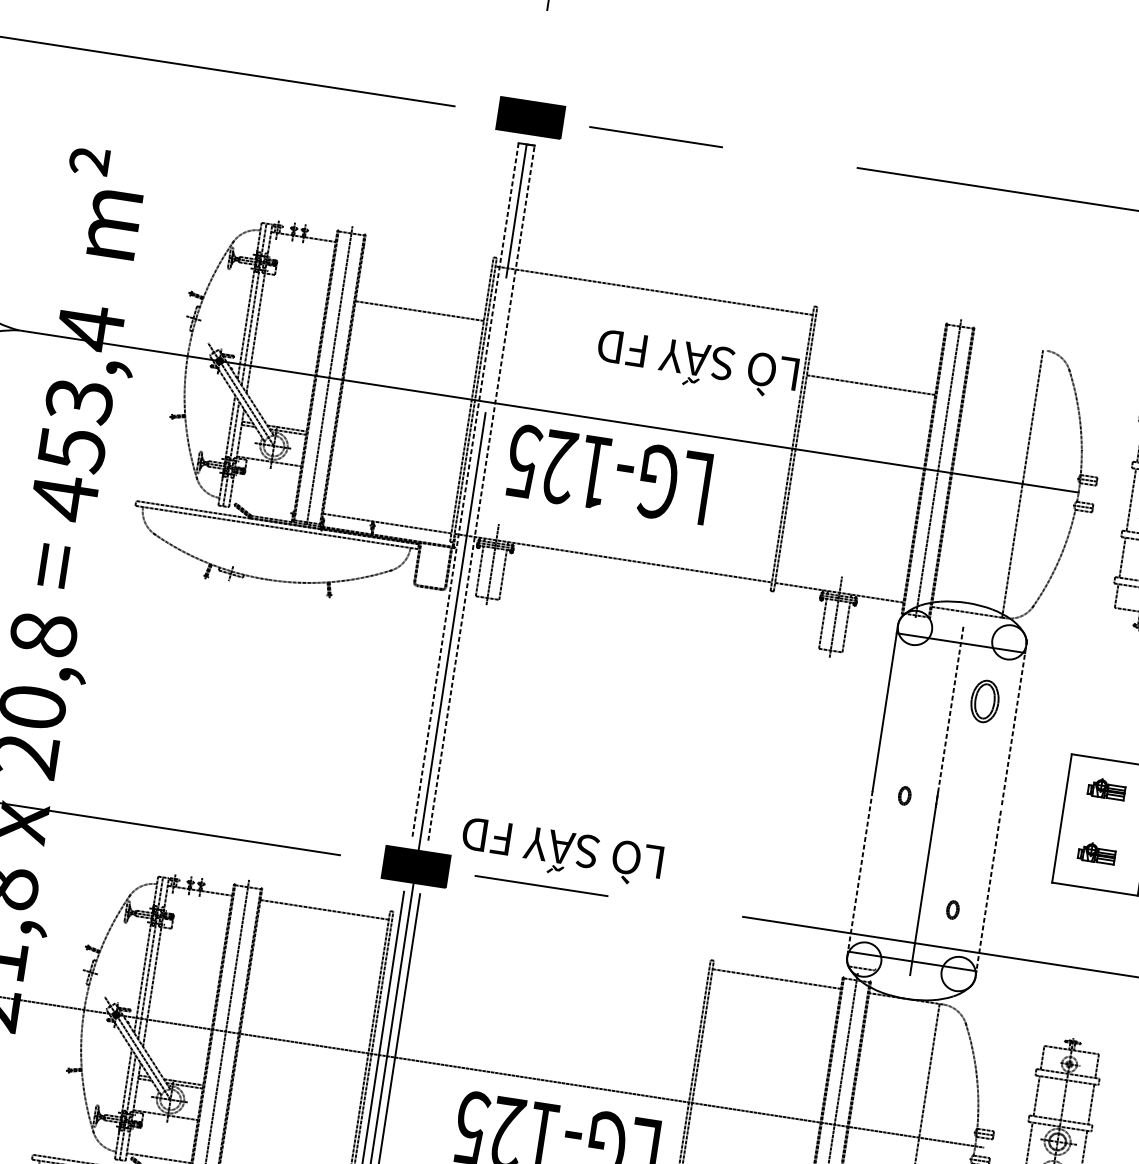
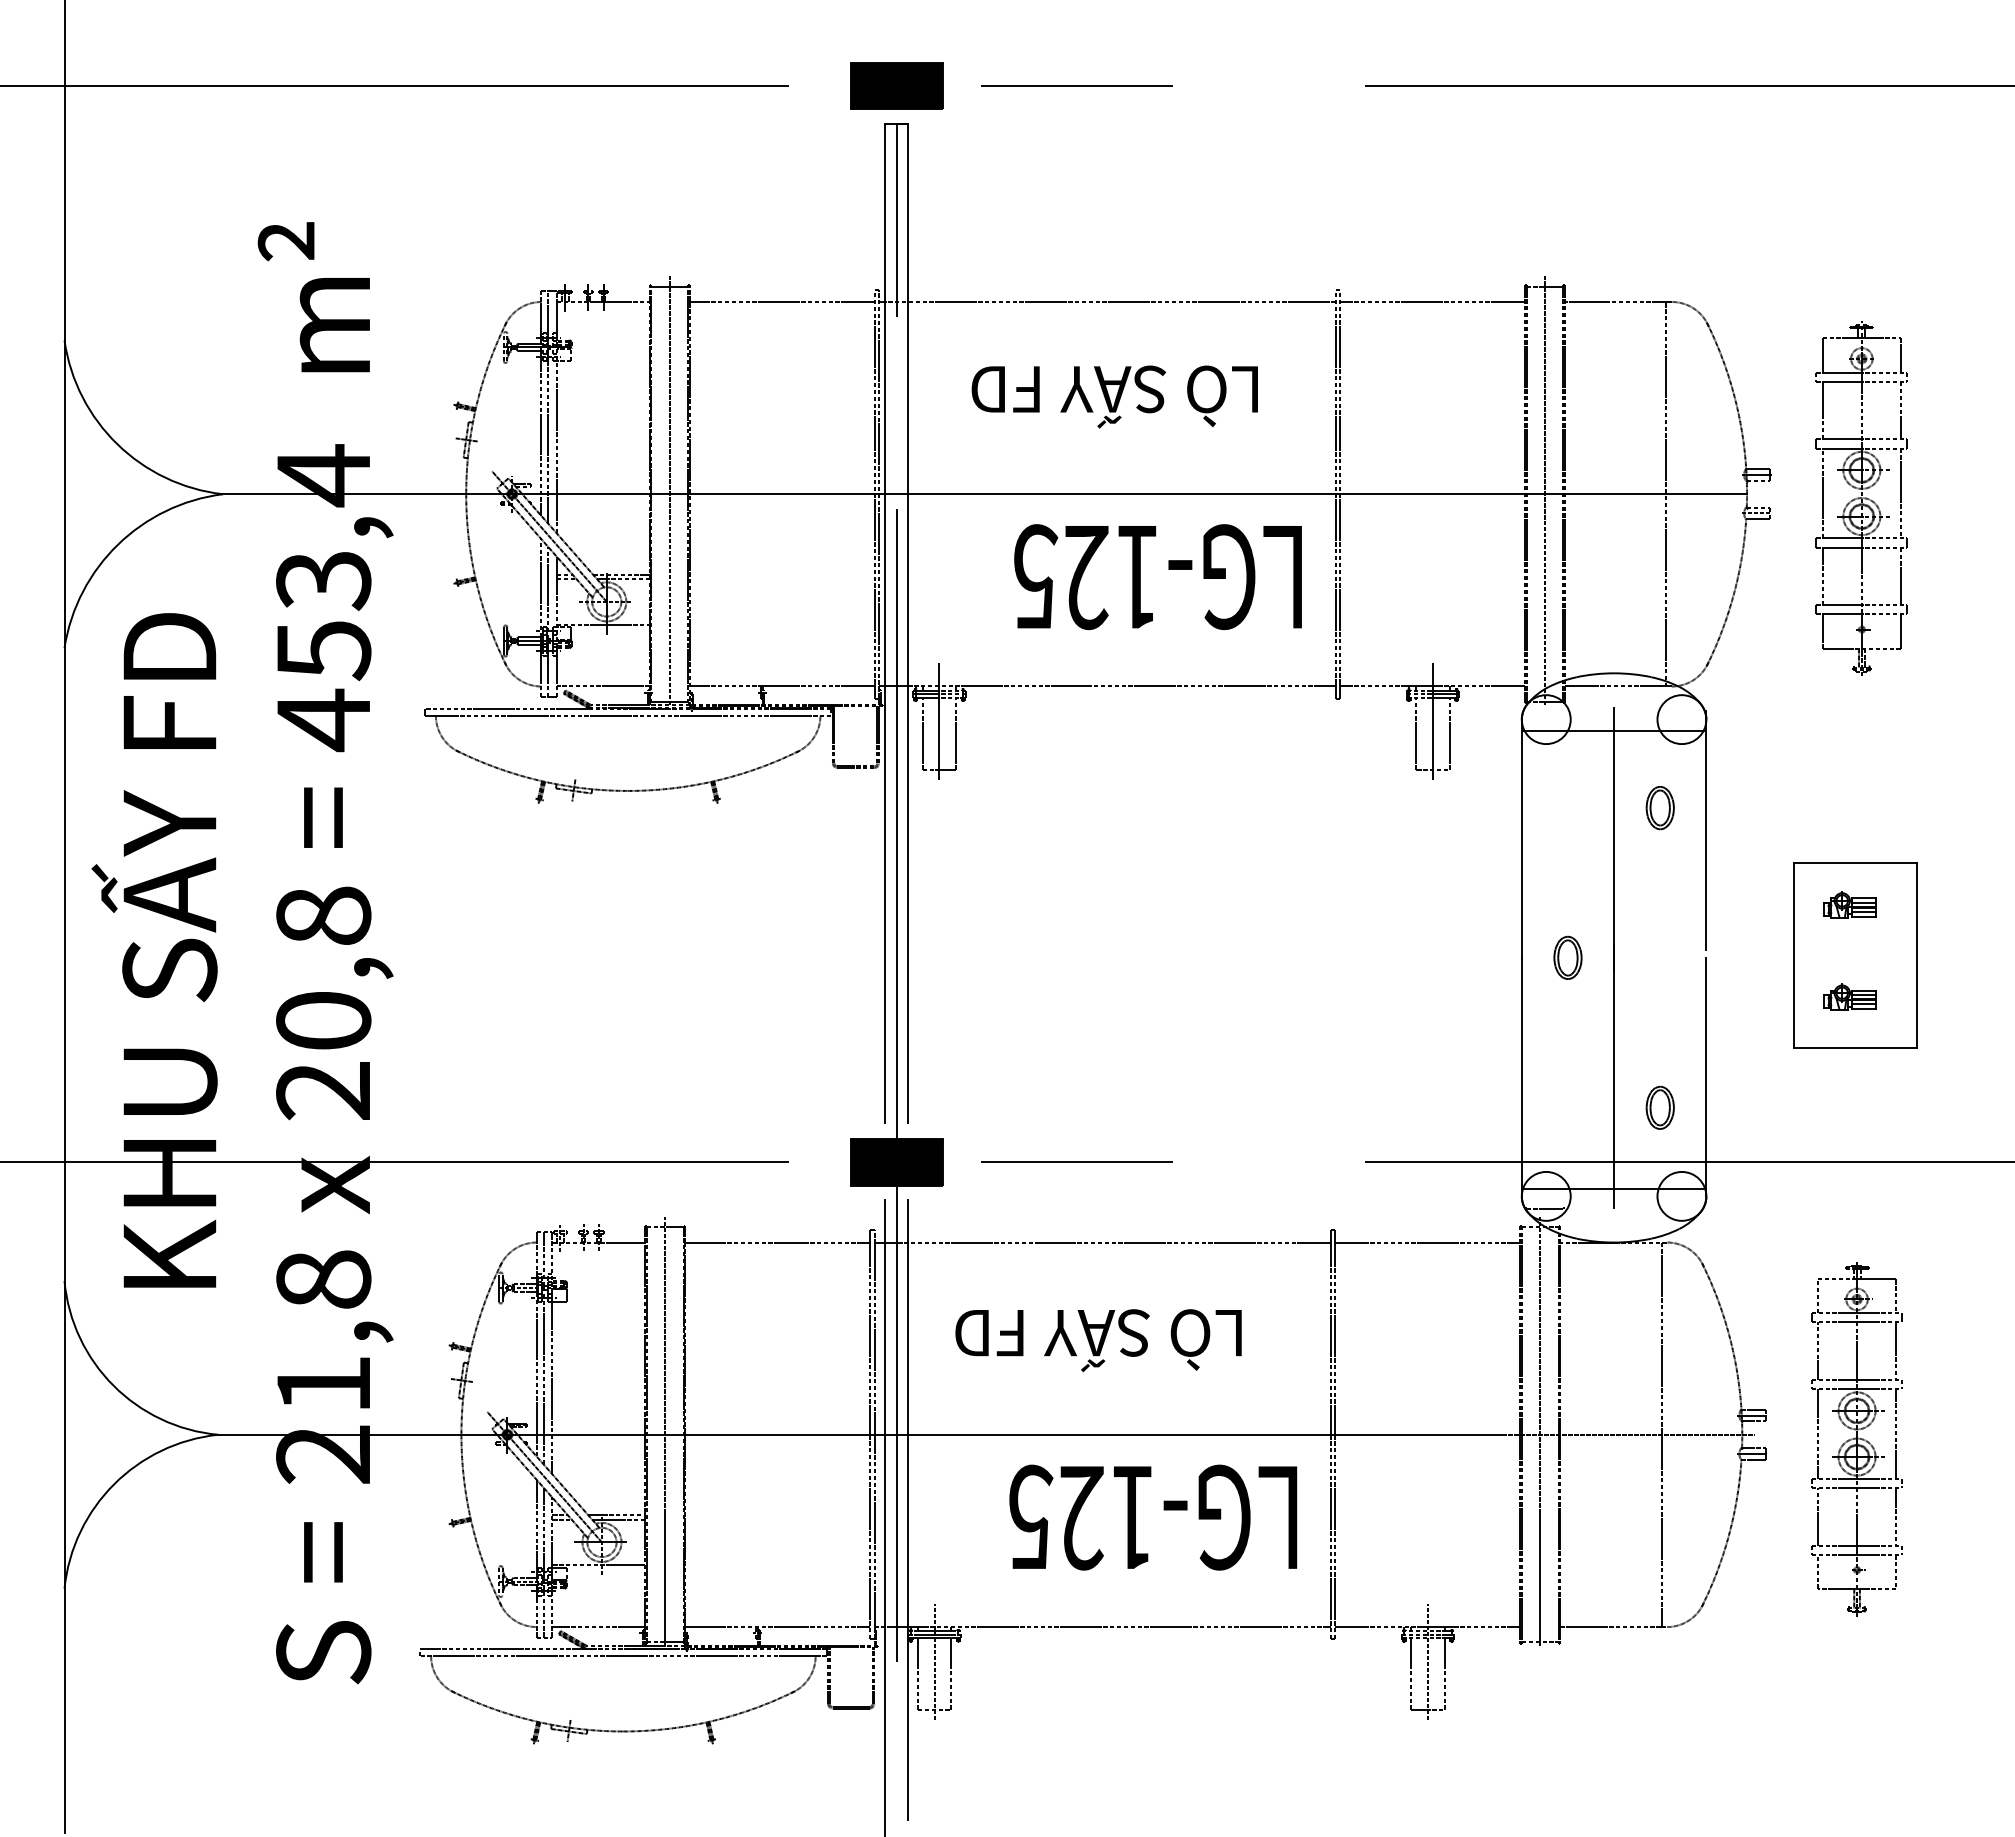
line: (419, 311) -> (782, 302), moved
line: (1009, 345) -> (1618, 302), added
text: (697, 364) -> (1114, 396), moved
line: (871, 385) -> (1432, 302), moved
text: (608, 474) -> (1157, 577), moved
line: (465, 490) -> (885, 623), dashed -> solid
line: (481, 493) -> (908, 623), dashed -> solid
line: (262, 504) -> (602, 686), added
part: (984, 701) -> (1659, 808), size x0.71
line: (949, 718) -> (1614, 839), dashed -> solid
line: (1014, 722) -> (1706, 830), dashed -> solid
part: (904, 795) -> (1567, 957), size x1.67
text: (561, 852) -> (1098, 1340), moved
line: (859, 874) -> (1521, 1077), dashed -> solid
line: (988, 893) -> (1706, 1077), dashed -> solid
part: (952, 909) -> (1659, 1107), size x1.67
line: (550, 944) -> (1102, 1242), added

